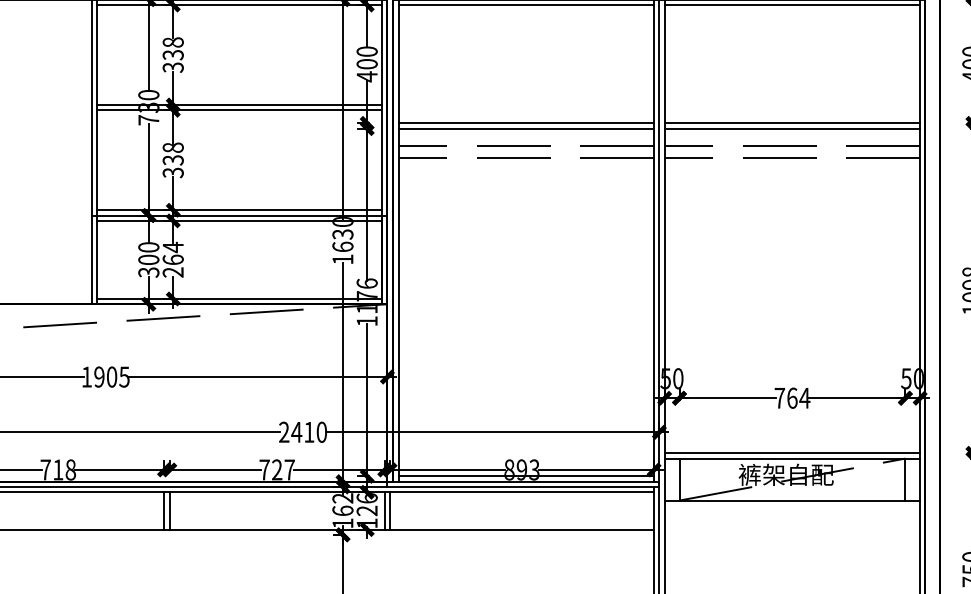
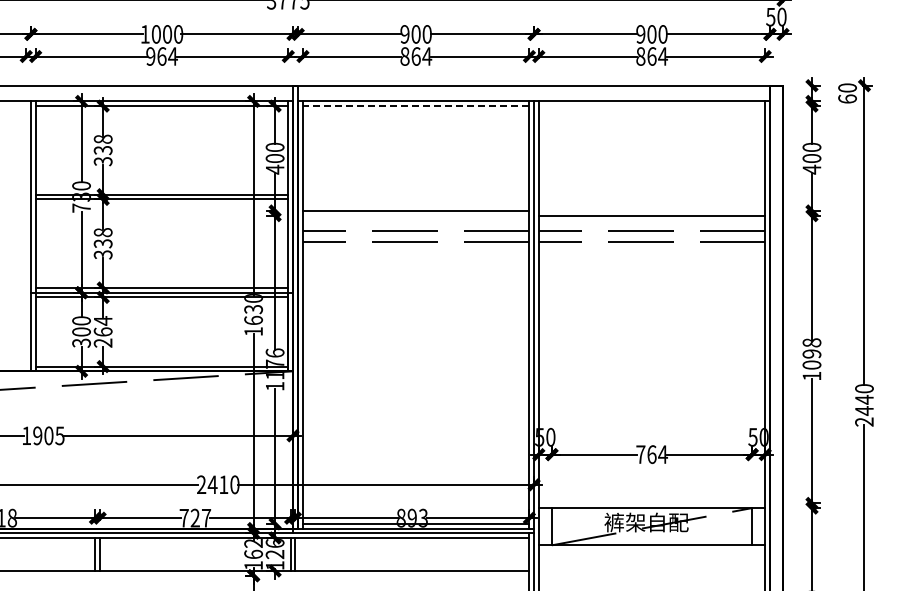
line: (525, 5) -> (415, 106), solid -> dashed
line: (791, 5) -> (651, 106), removed
line: (791, 122) -> (651, 210), removed
line: (525, 128) -> (415, 215), removed
line: (791, 453) -> (651, 503), removed

